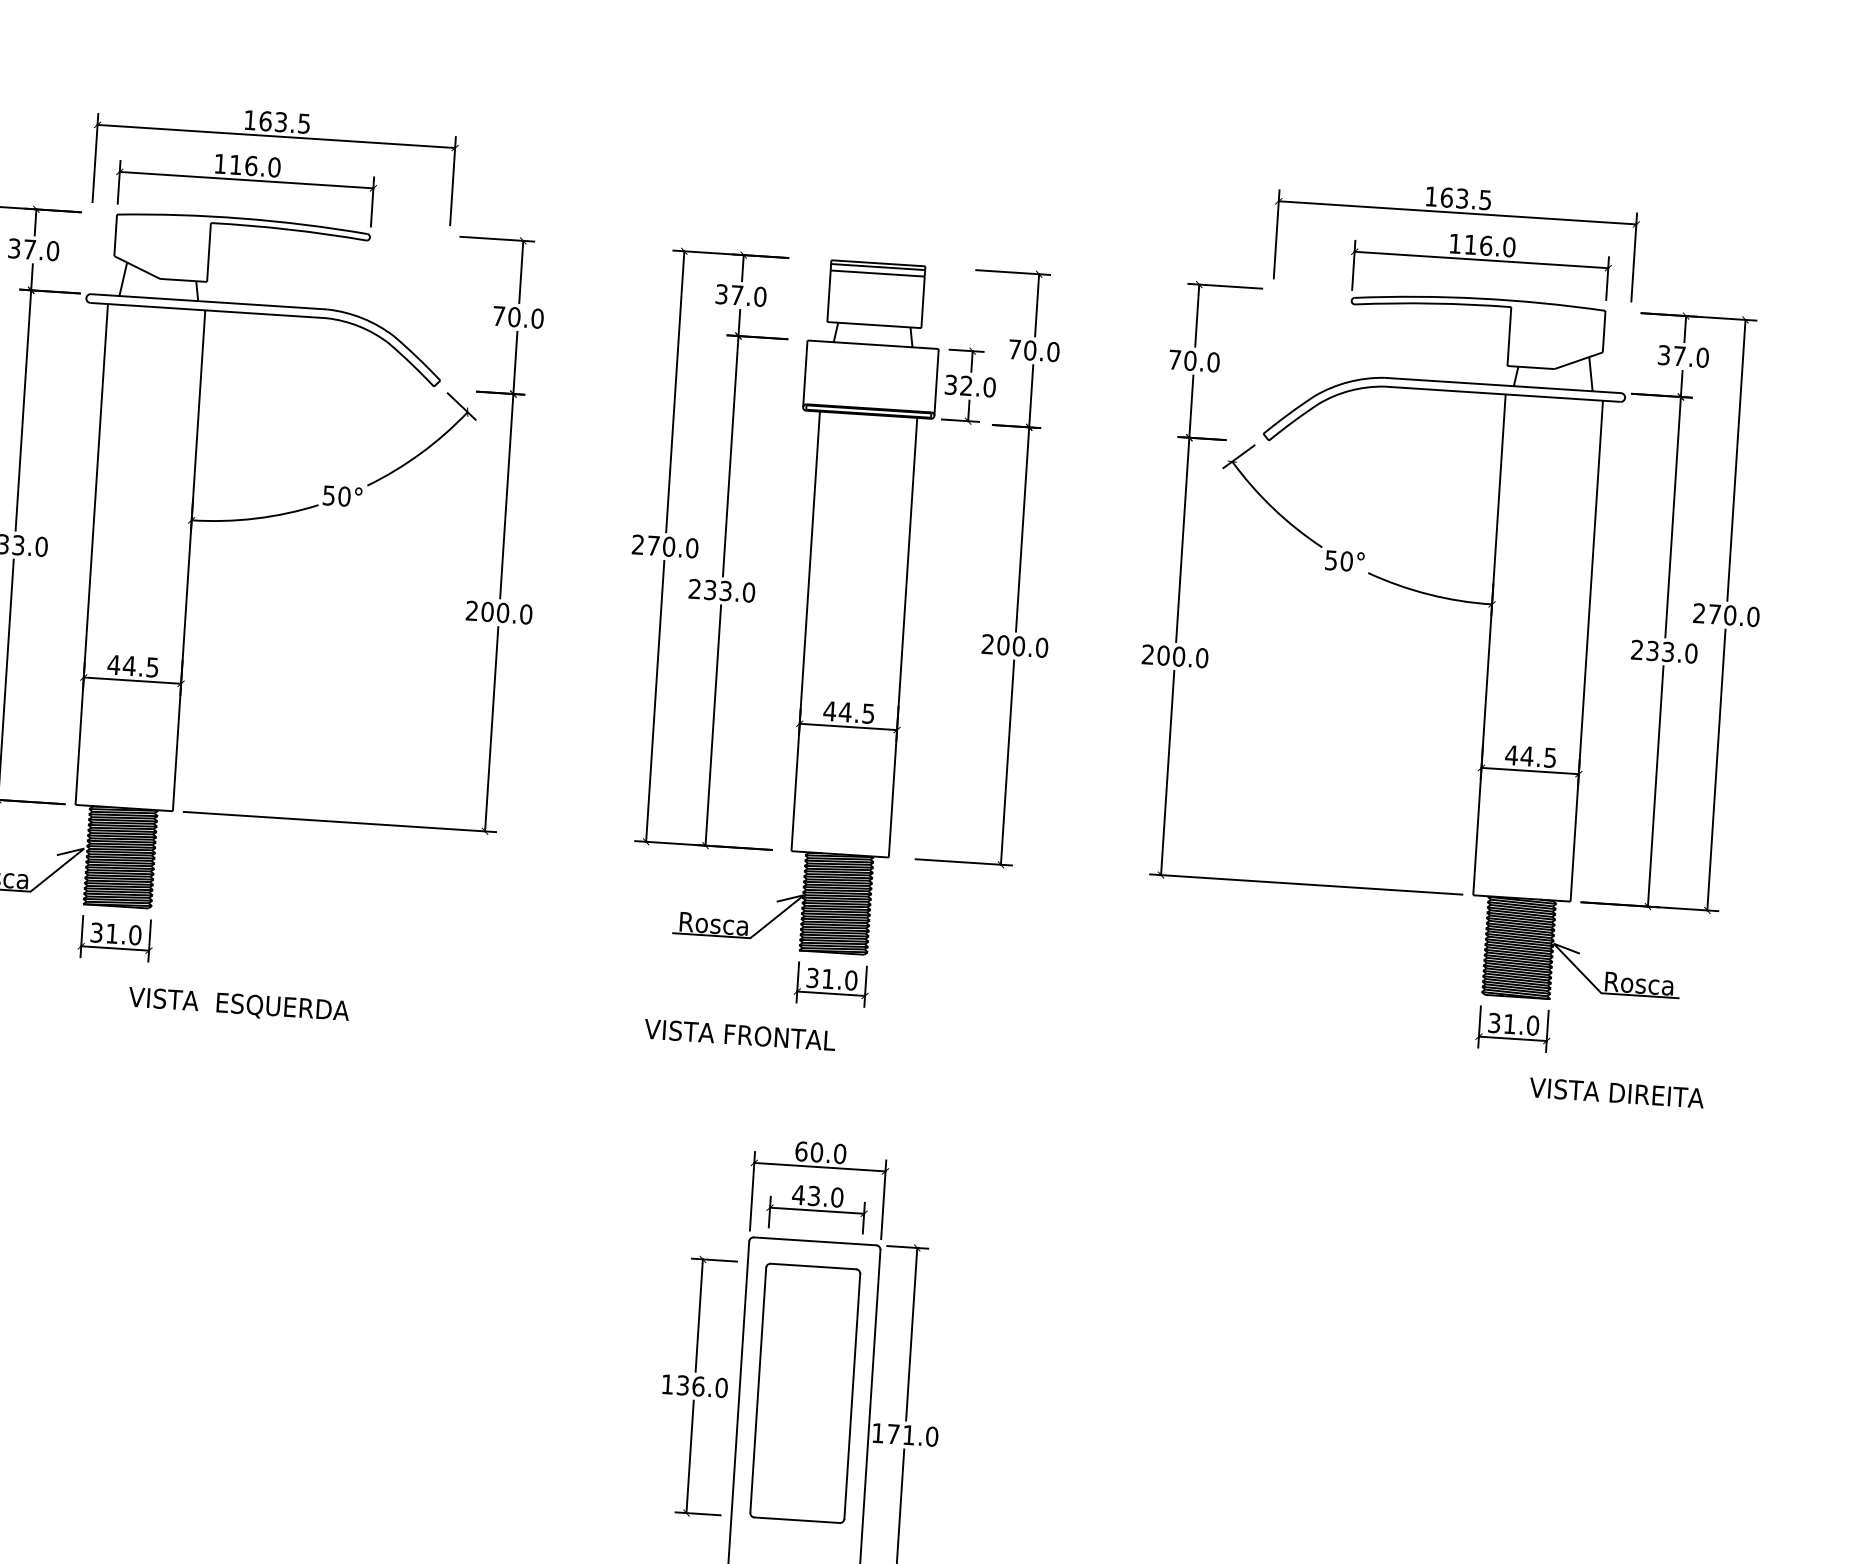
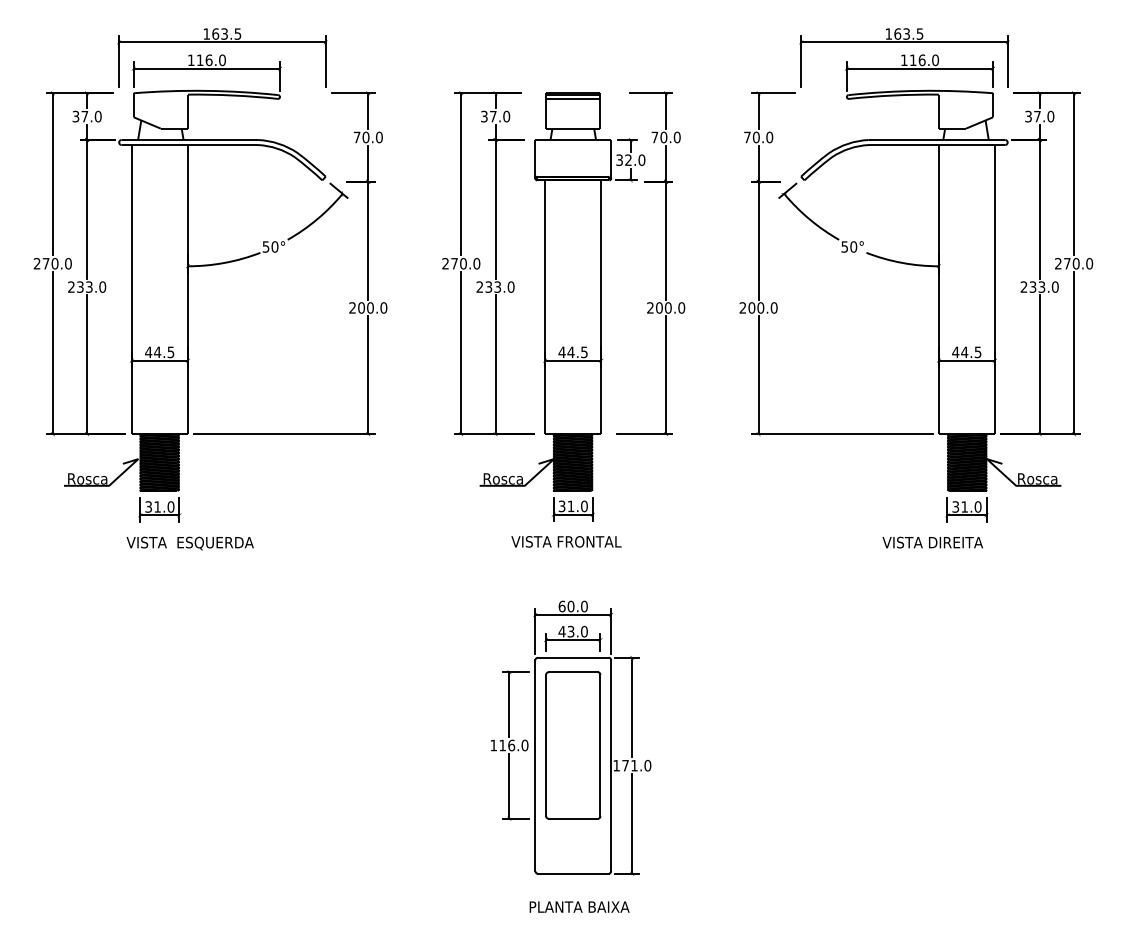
text: (237, 1005) -> (189, 543), moved
text: (740, 1034) -> (566, 541), moved
text: (1616, 1092) -> (932, 542), moved
text: (682, 1385) -> (502, 745), 136.0 -> 116.0

